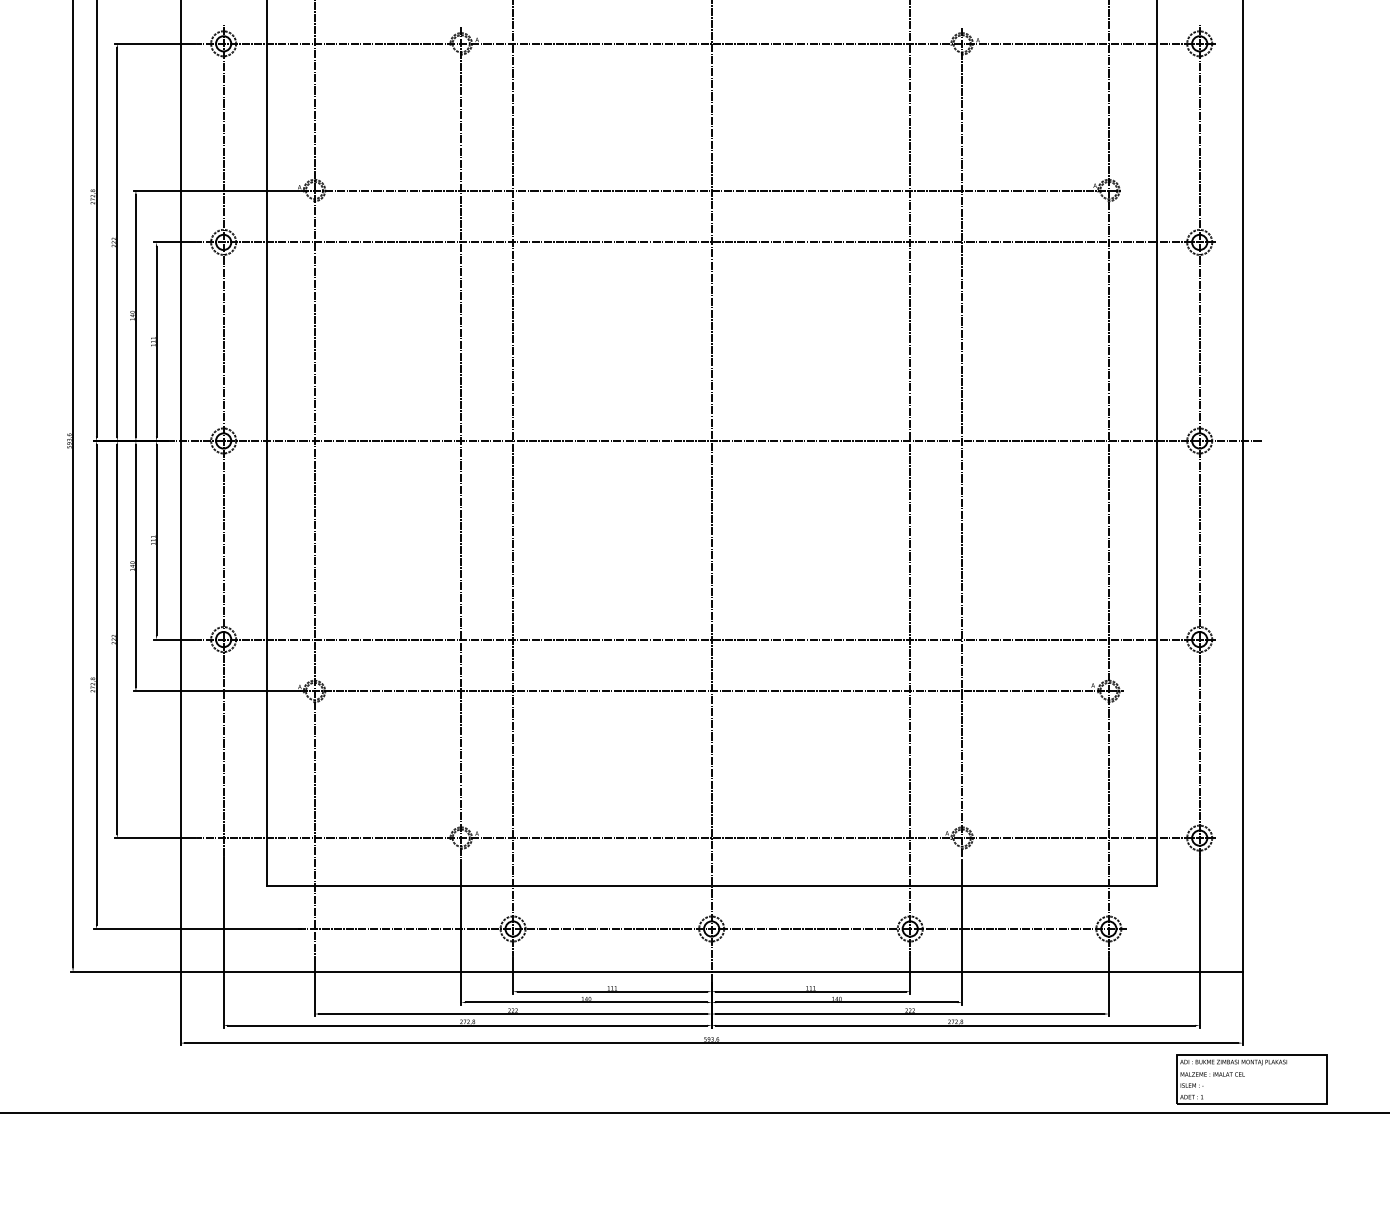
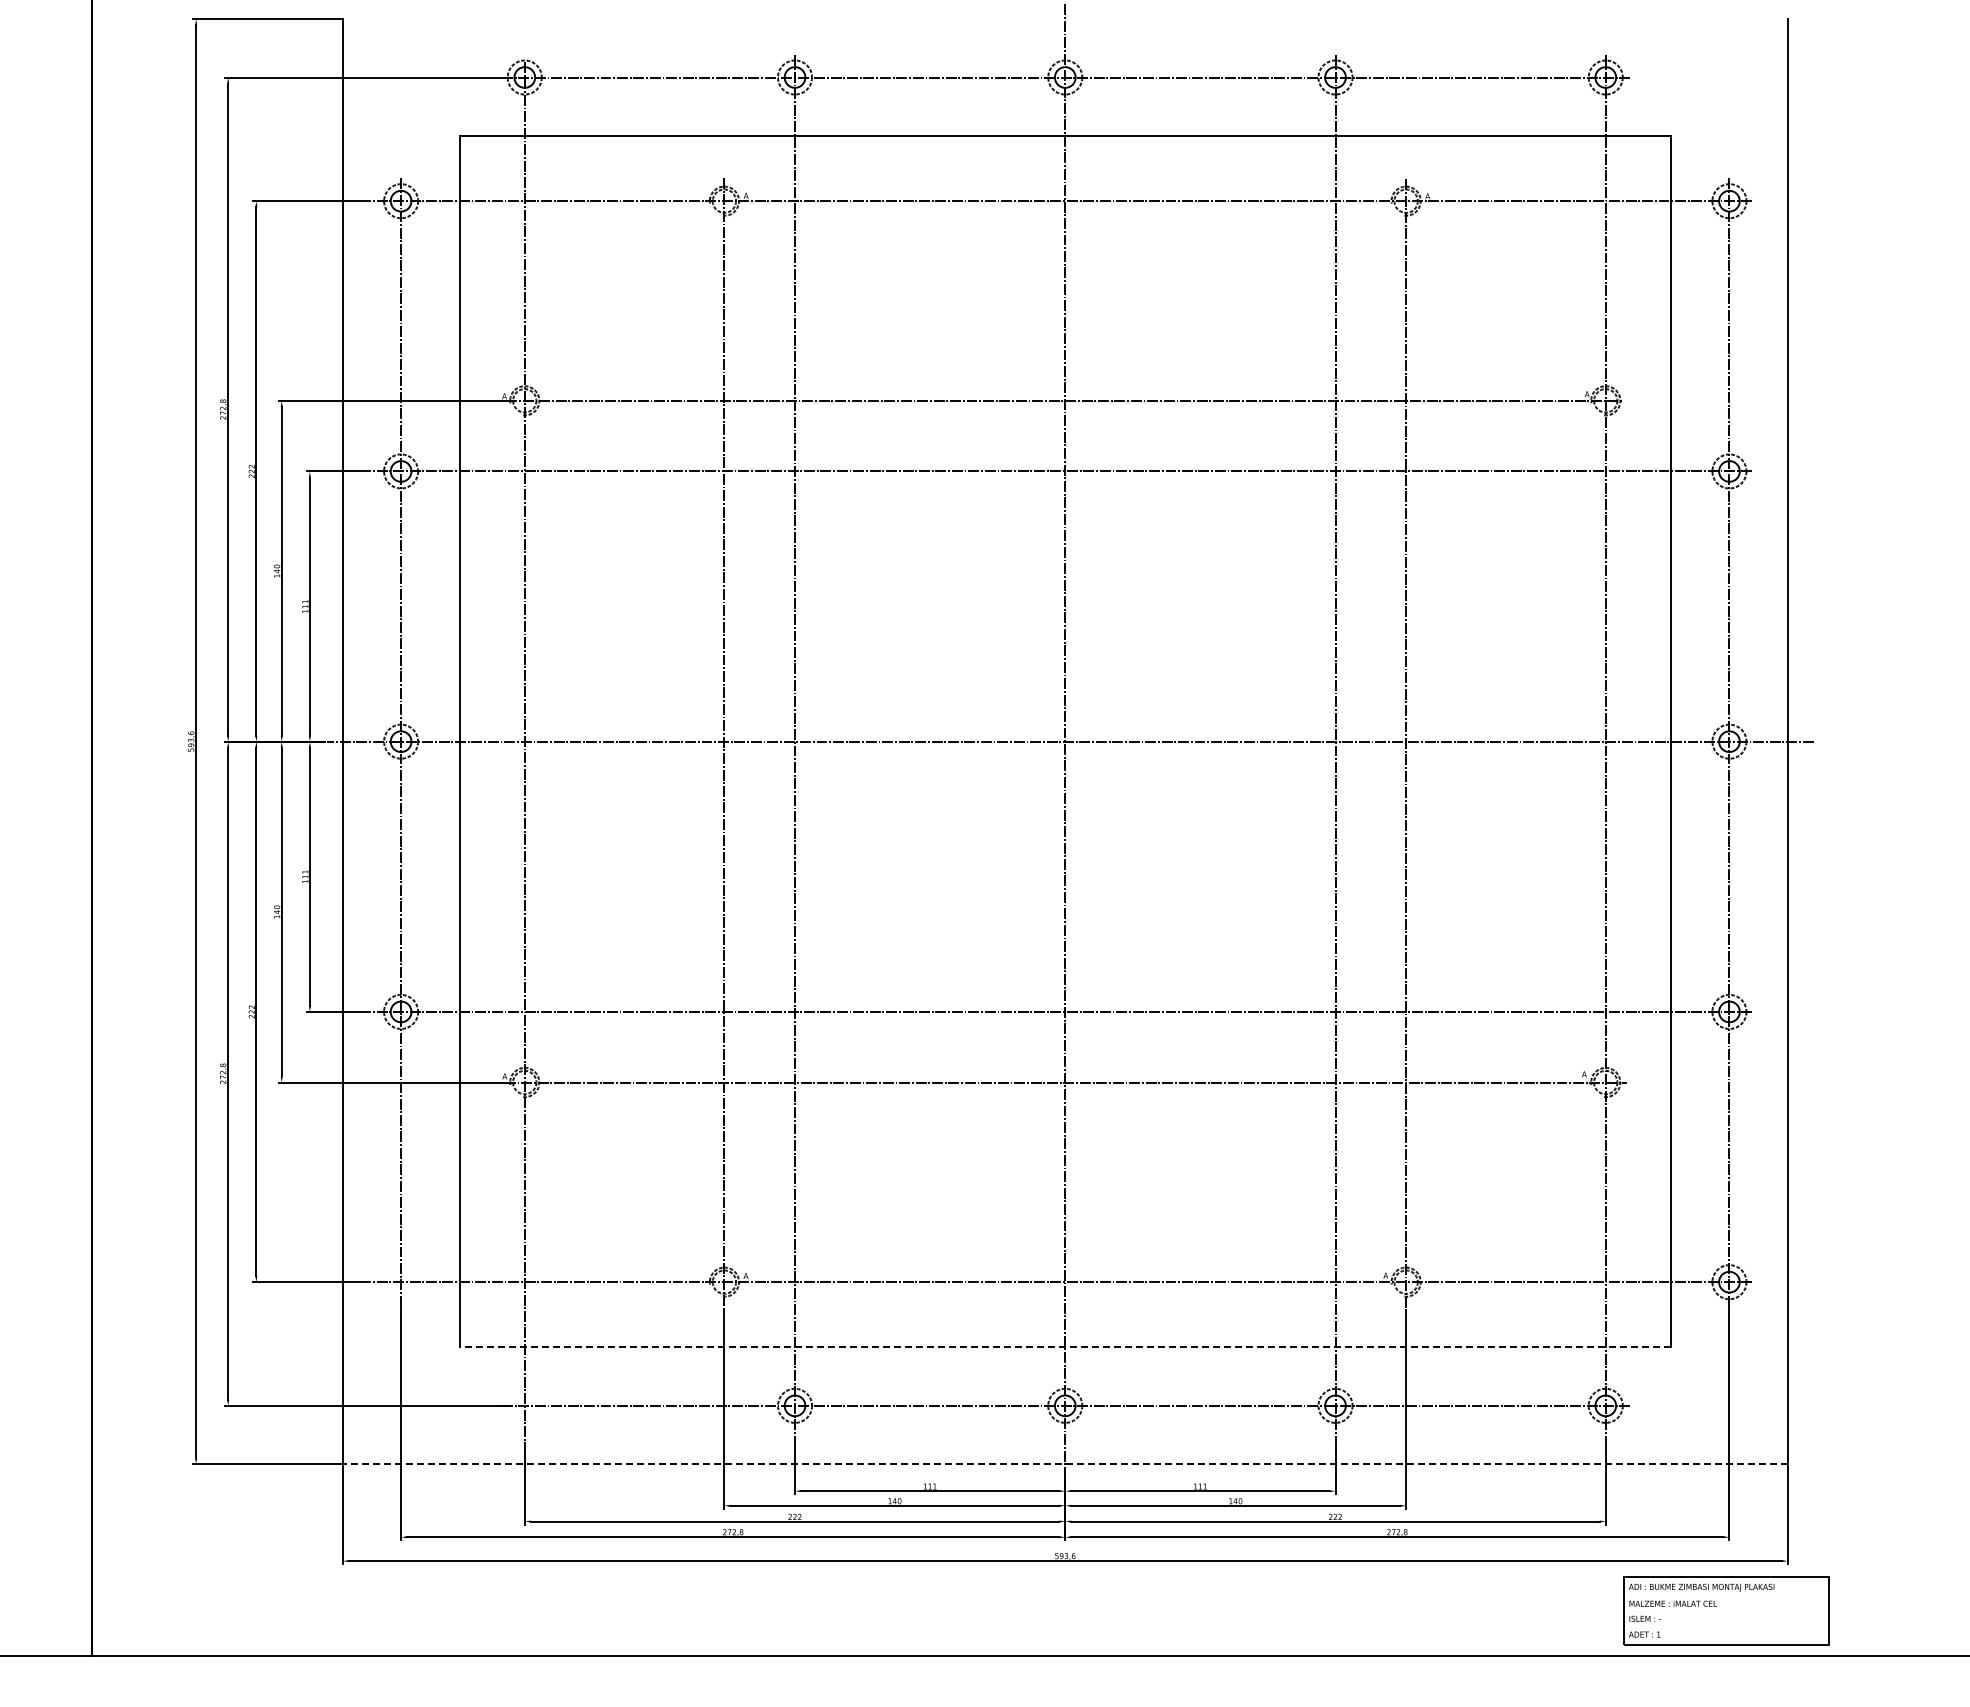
line: (711, 886) -> (1065, 1347), solid -> dashed
line: (711, 972) -> (1065, 1464), solid -> dashed
part: (1251, 1079) -> (1726, 1610), moved

